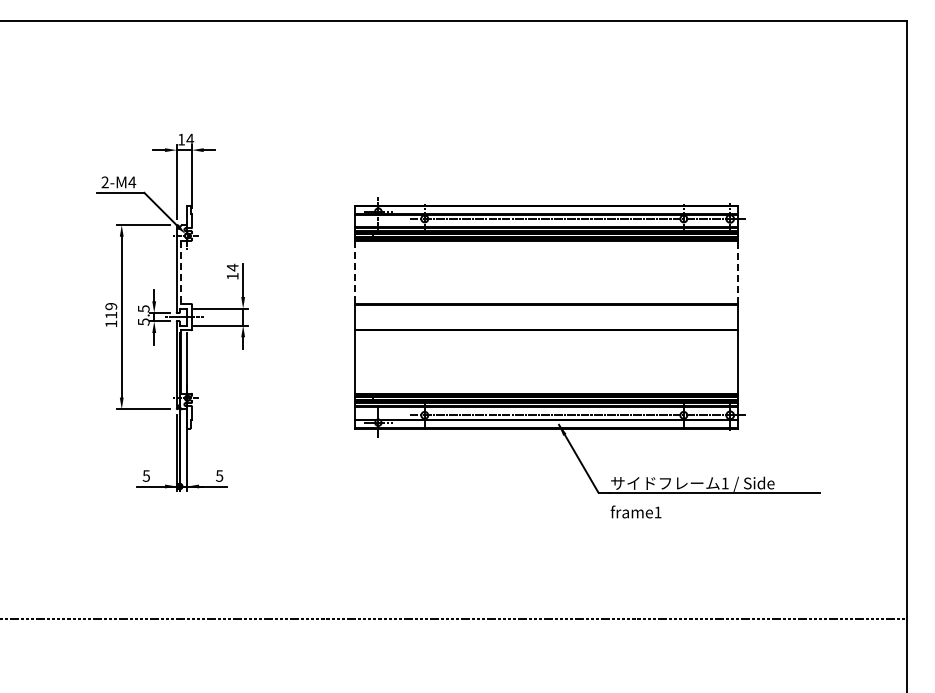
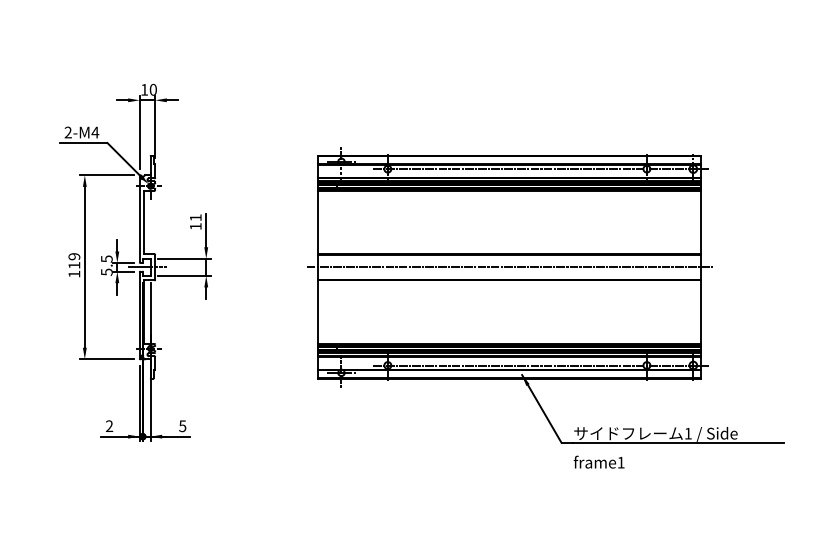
text: (190, 139) -> (153, 89), 14 -> 10
text: (232, 267) -> (195, 217), 14 -> 11
line: (181, 272) -> (144, 222), dashed -> solid
line: (355, 272) -> (318, 222), dashed -> solid
line: (737, 272) -> (700, 222), dashed -> solid
line: (546, 317) -> (509, 267), added
text: (145, 475) -> (108, 425), 5 -> 2

